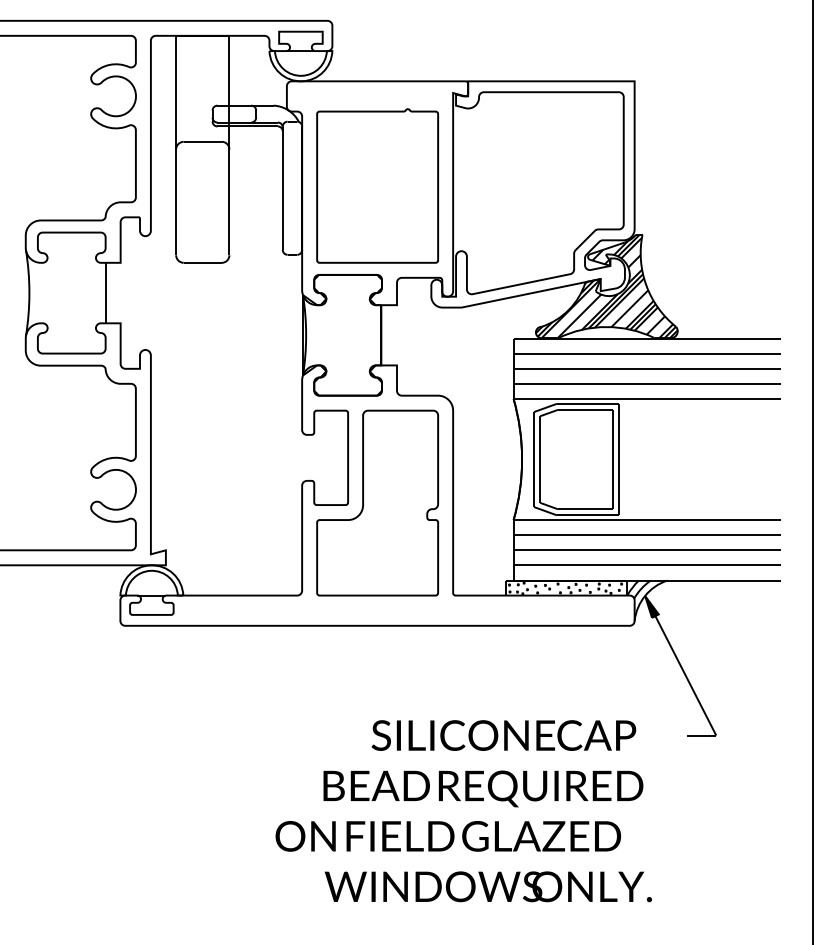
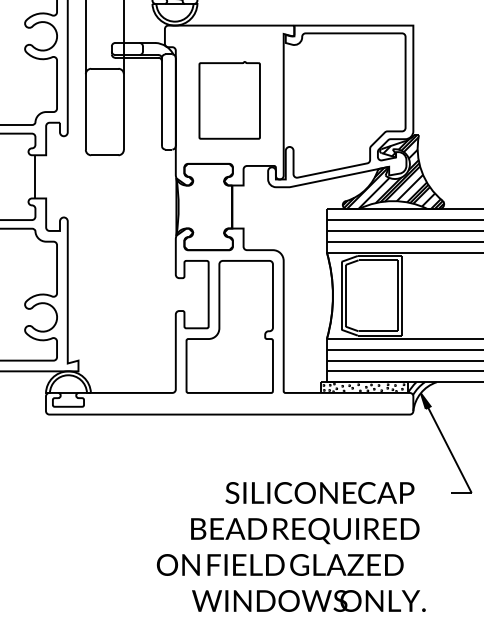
part: (377, 185) -> (229, 100), size x0.7

